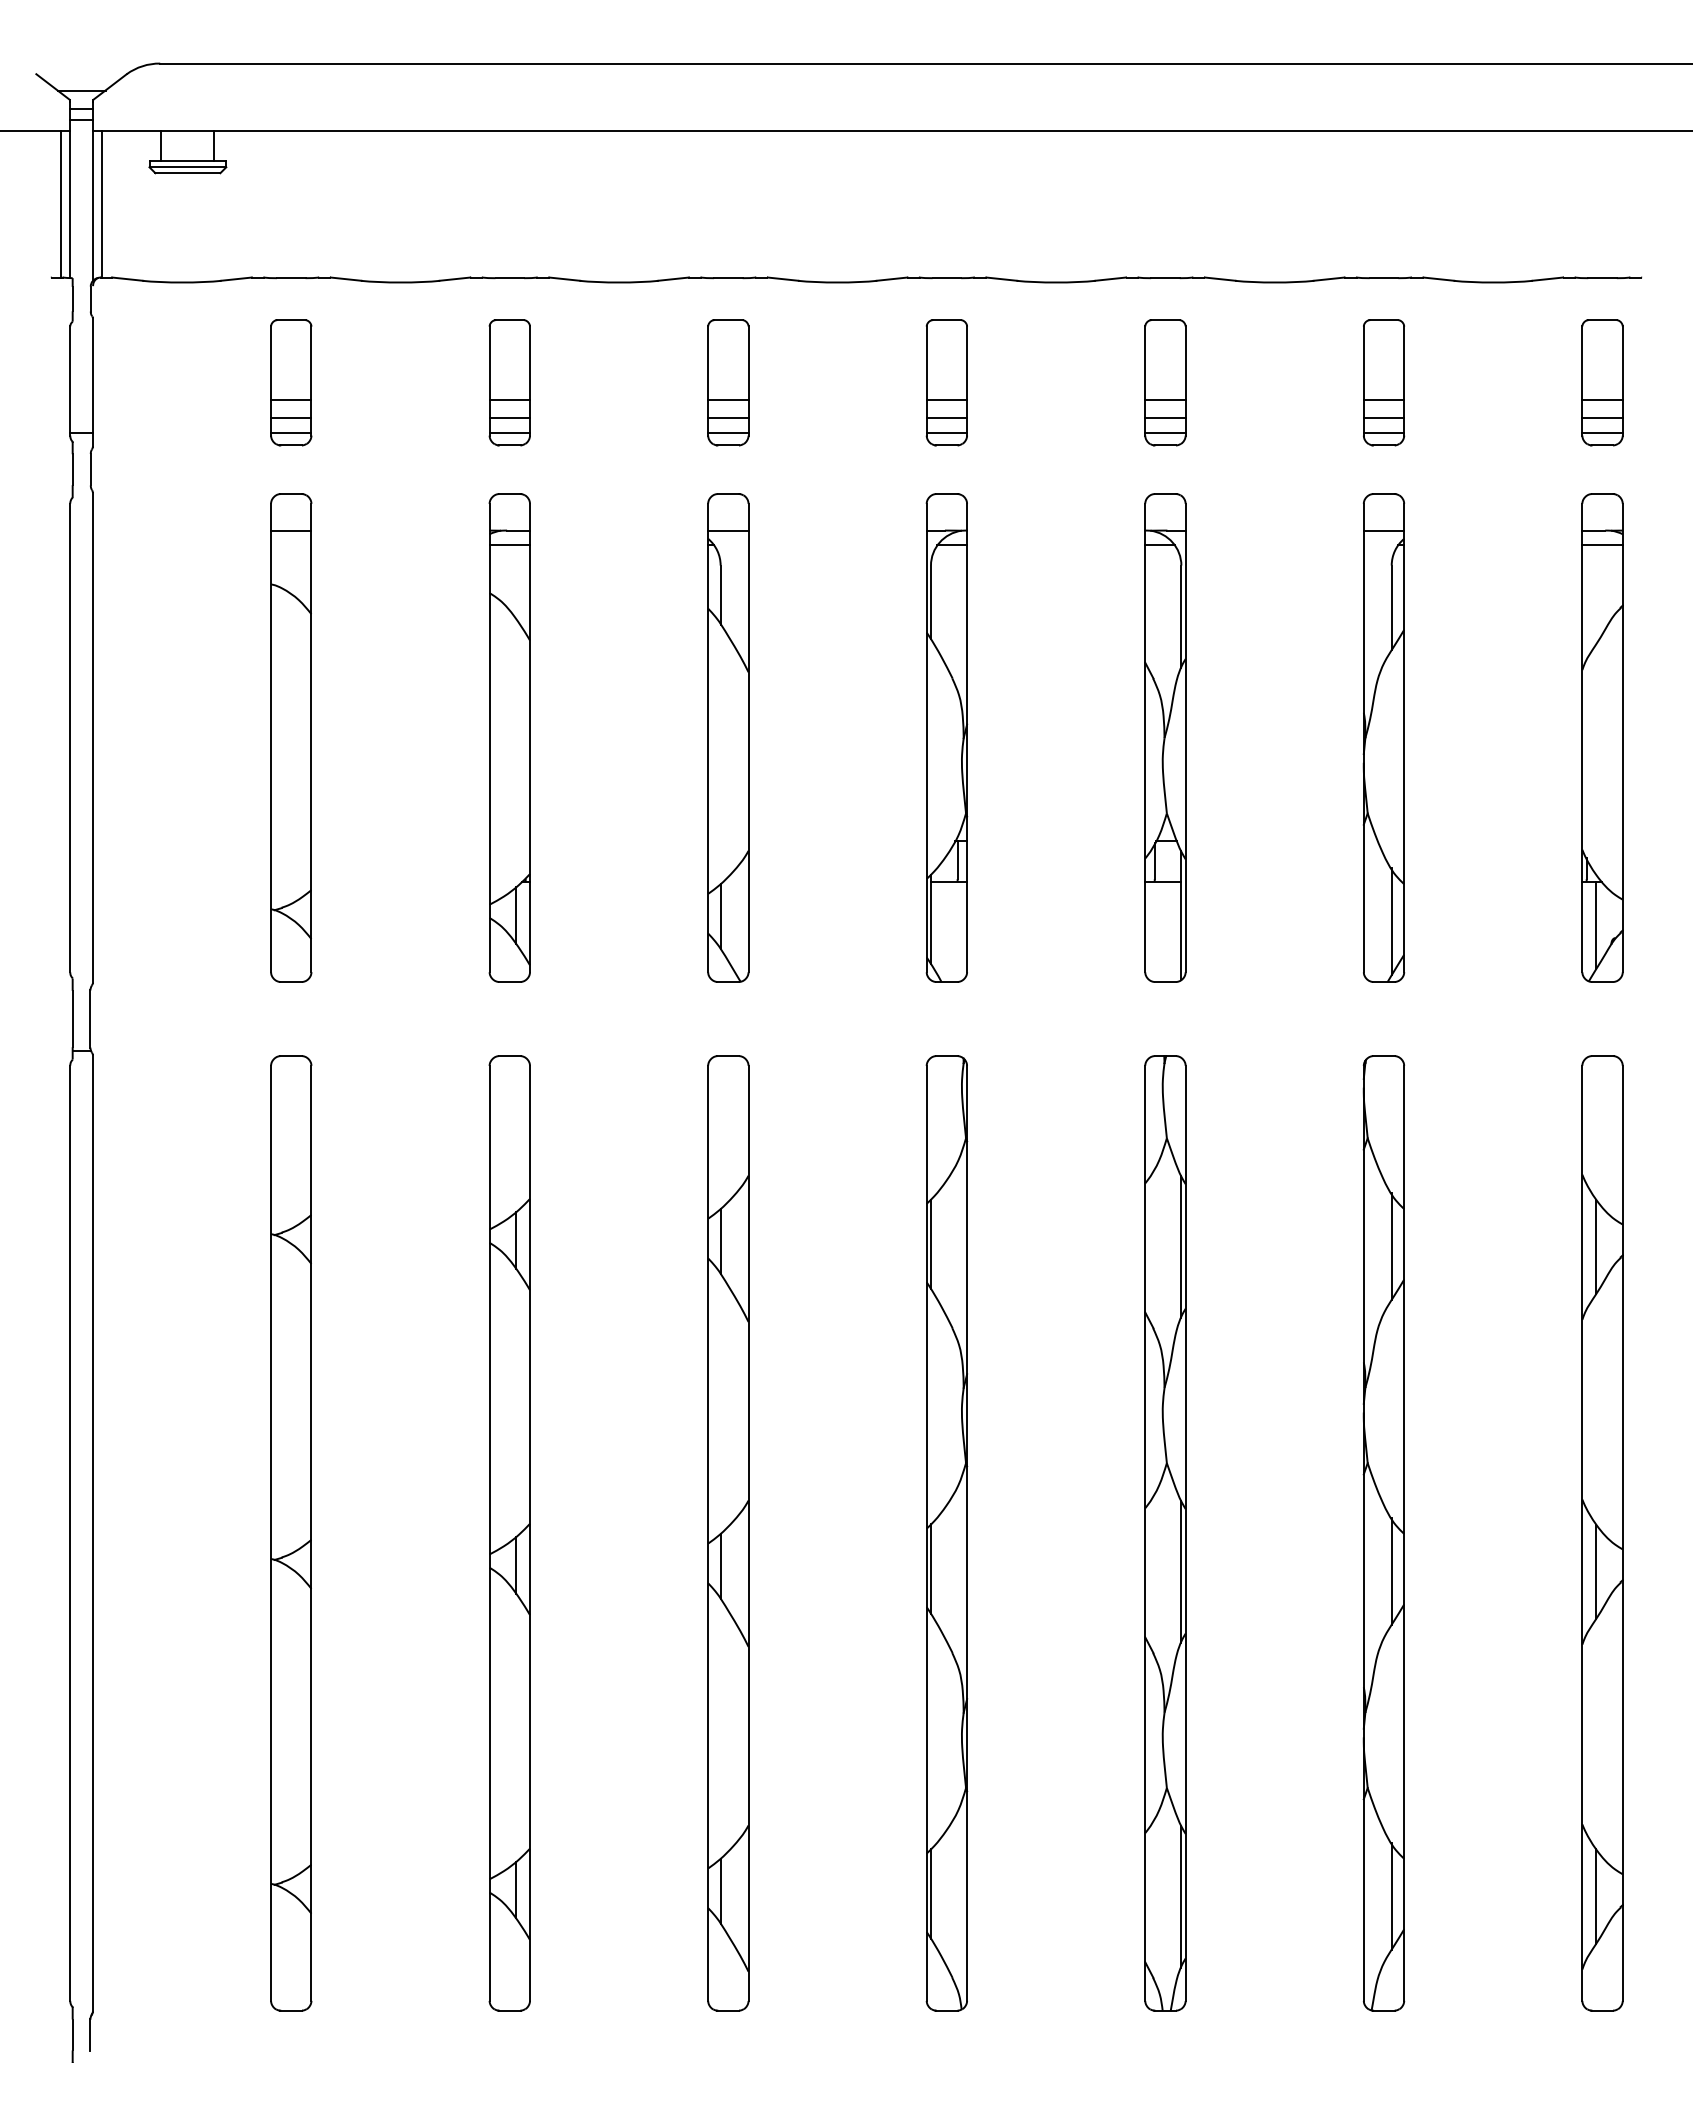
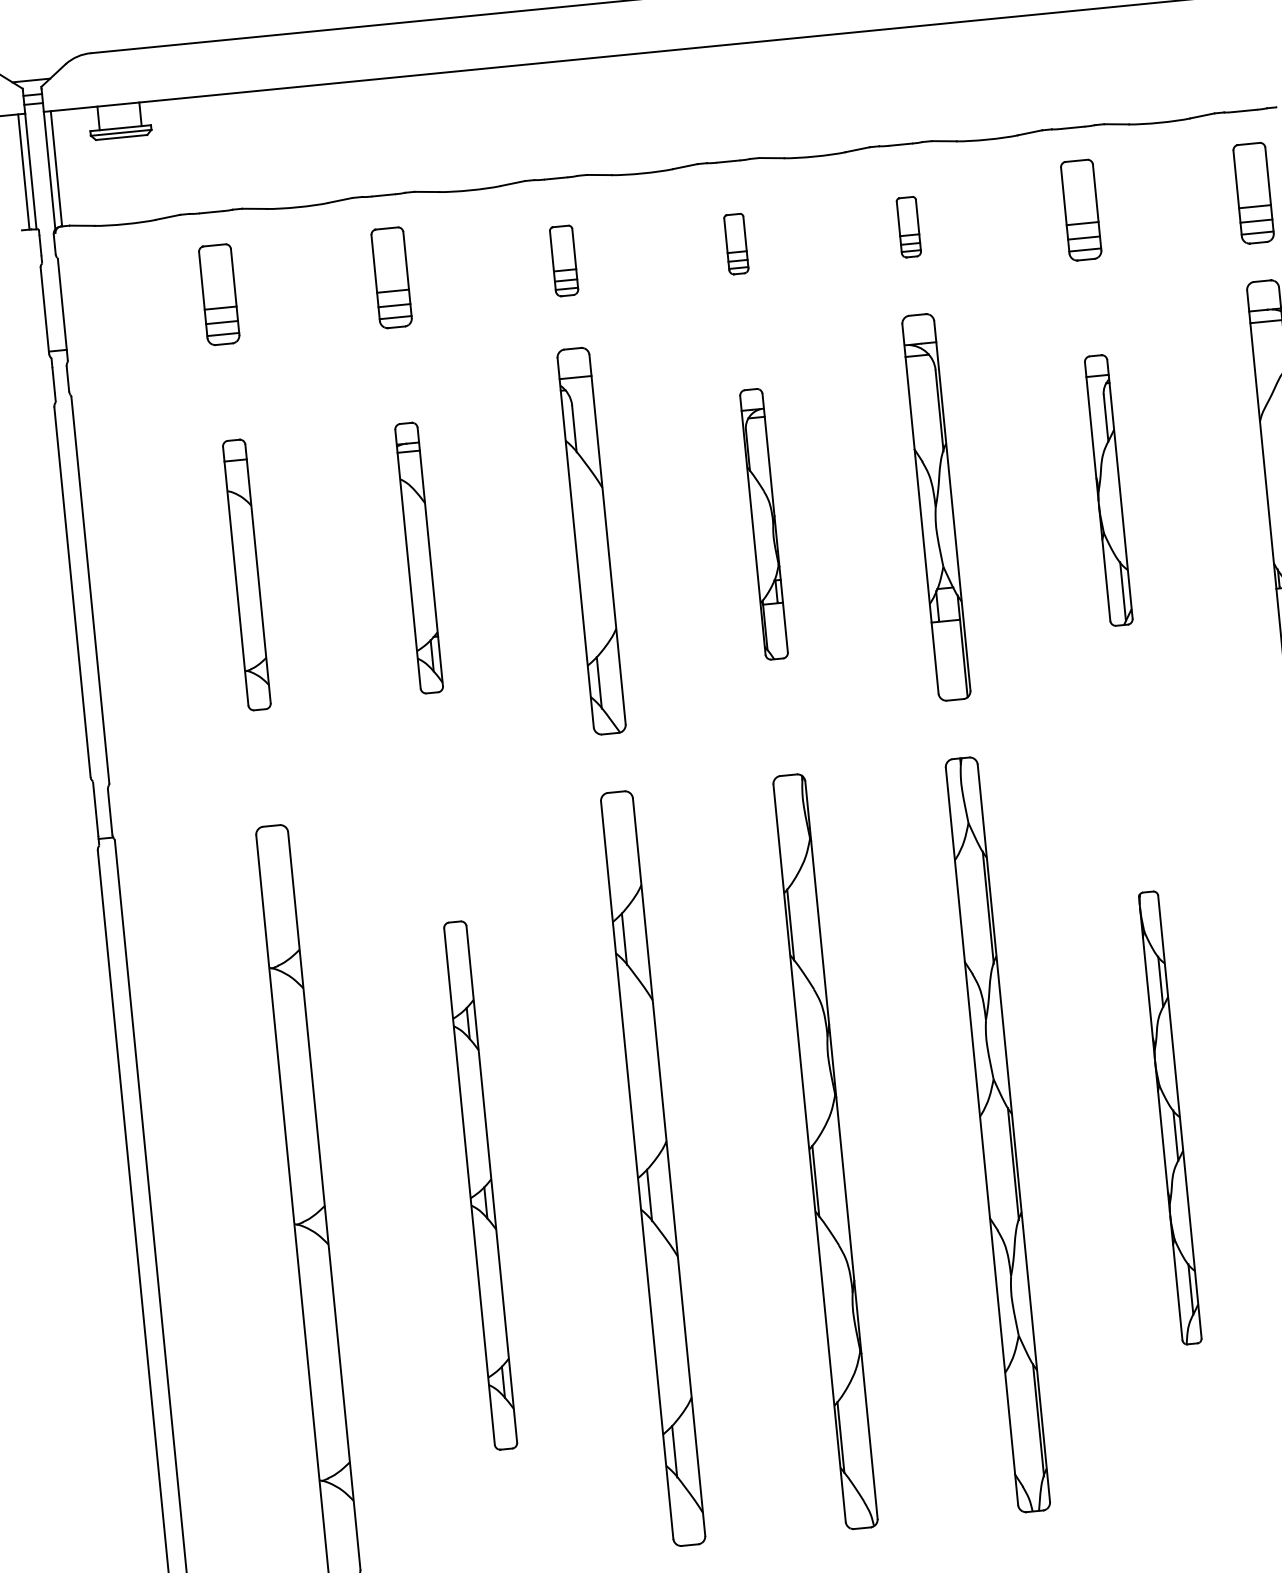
part: (728, 382) -> (564, 260), size x0.7
part: (946, 382) -> (736, 243), size x0.6
part: (1165, 382) -> (908, 226), size x0.6
part: (291, 737) -> (246, 574), size x0.7
part: (509, 737) -> (418, 557), size x0.7
part: (946, 737) -> (763, 523), size x0.7
part: (1383, 737) -> (1108, 490), size x0.7
part: (509, 1533) -> (480, 1185), size x0.7
part: (1383, 1533) -> (1169, 1118), size x0.6

